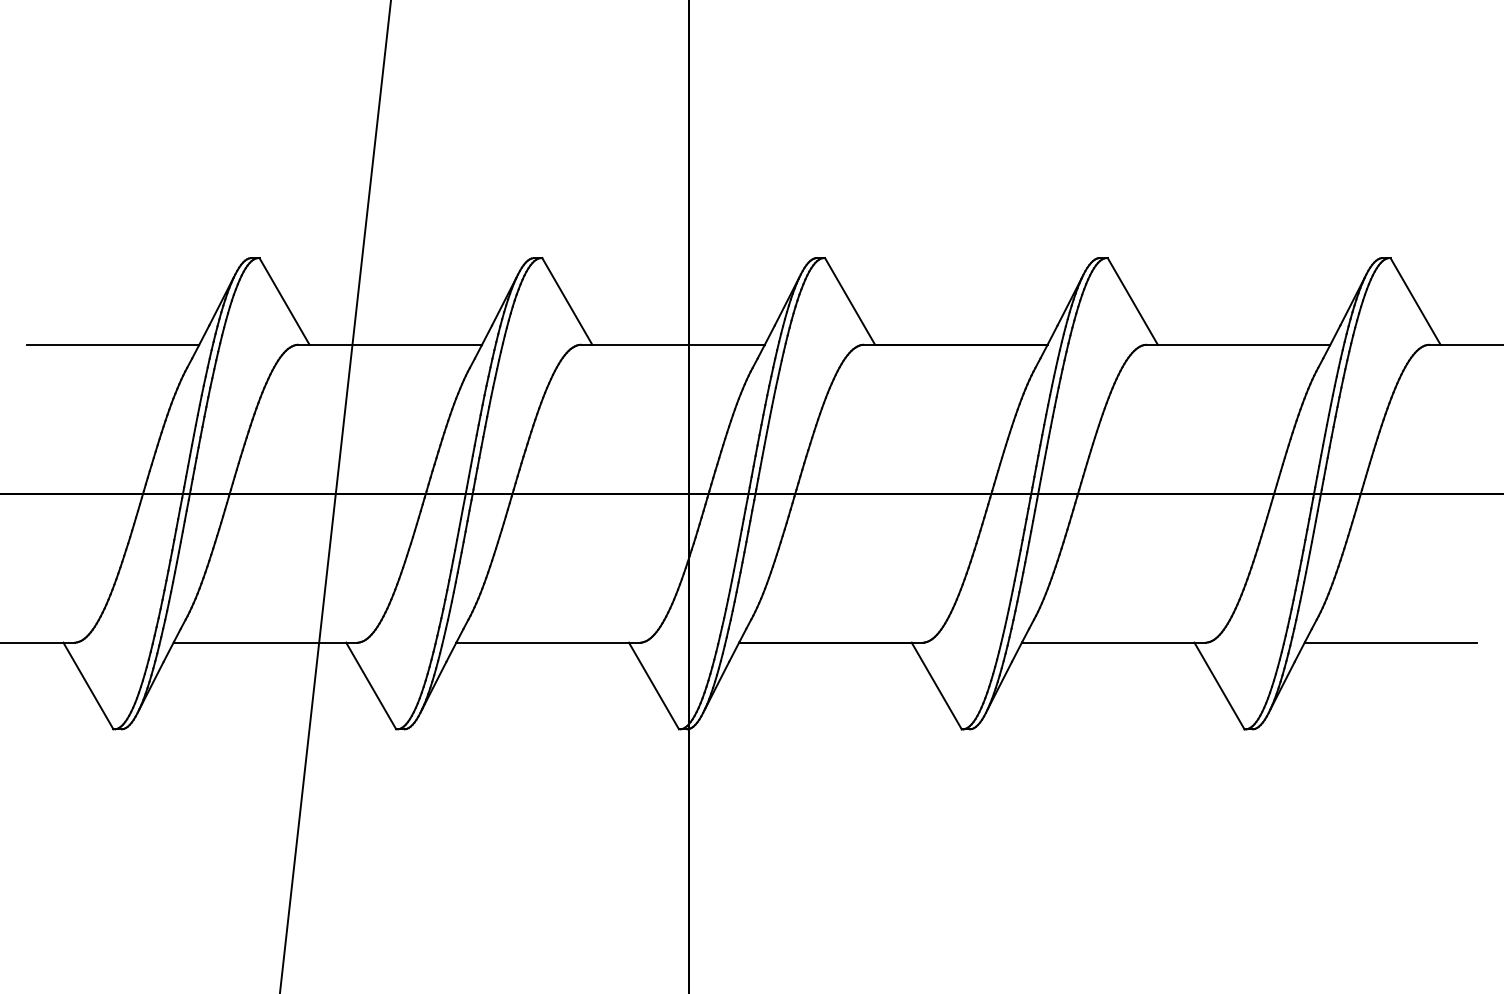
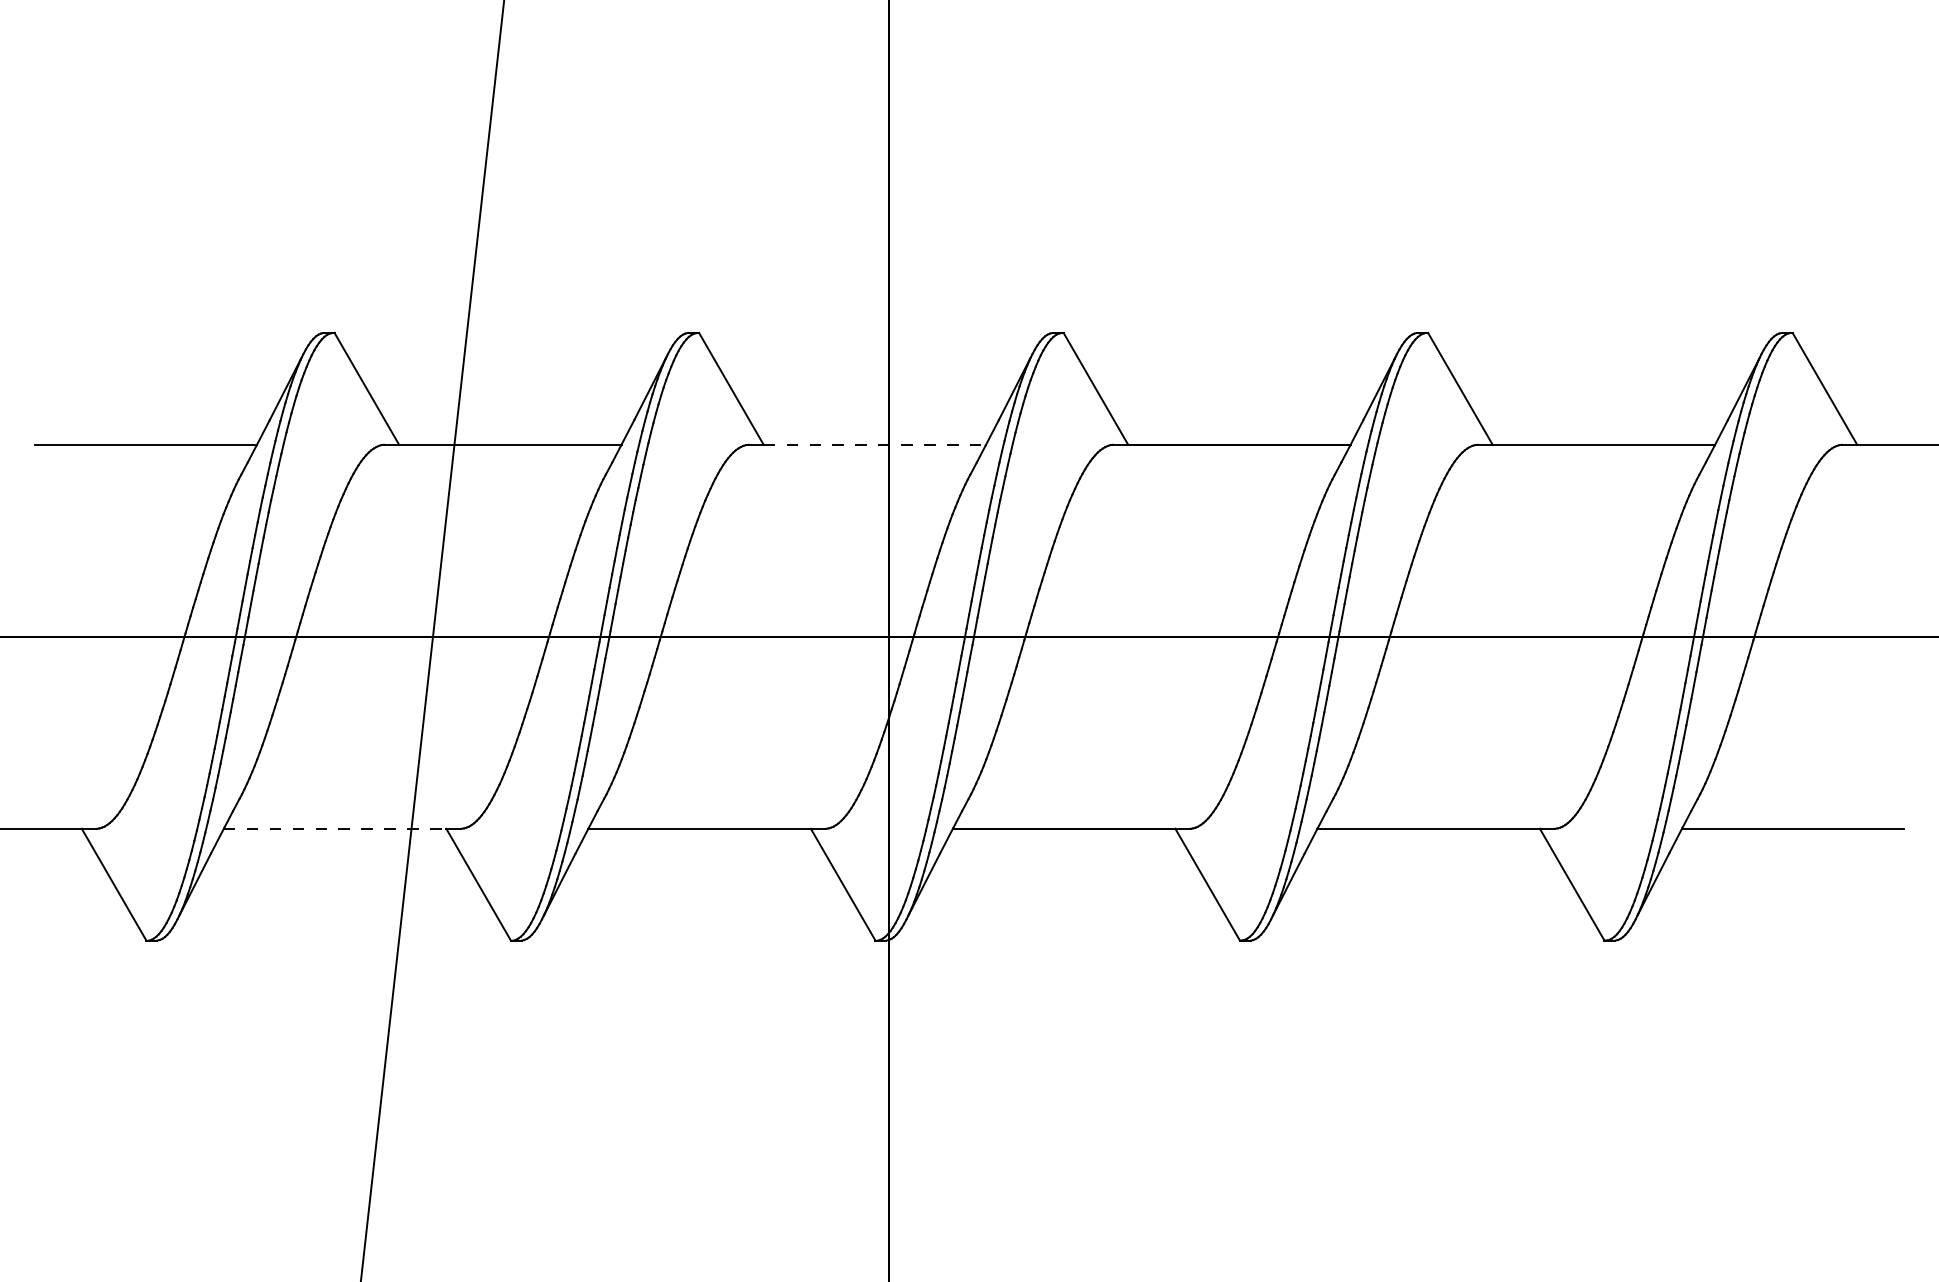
line: (679, 344) -> (875, 444), solid -> dashed
line: (260, 642) -> (335, 828), solid -> dashed

